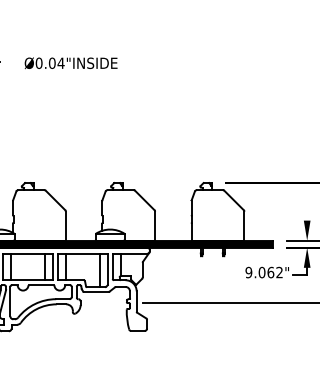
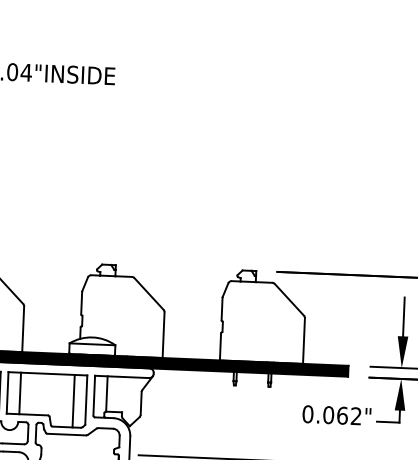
line: (307, 207) -> (404, 315), added
text: (248, 272) -> (307, 414), 9.062" -> 0.062"

